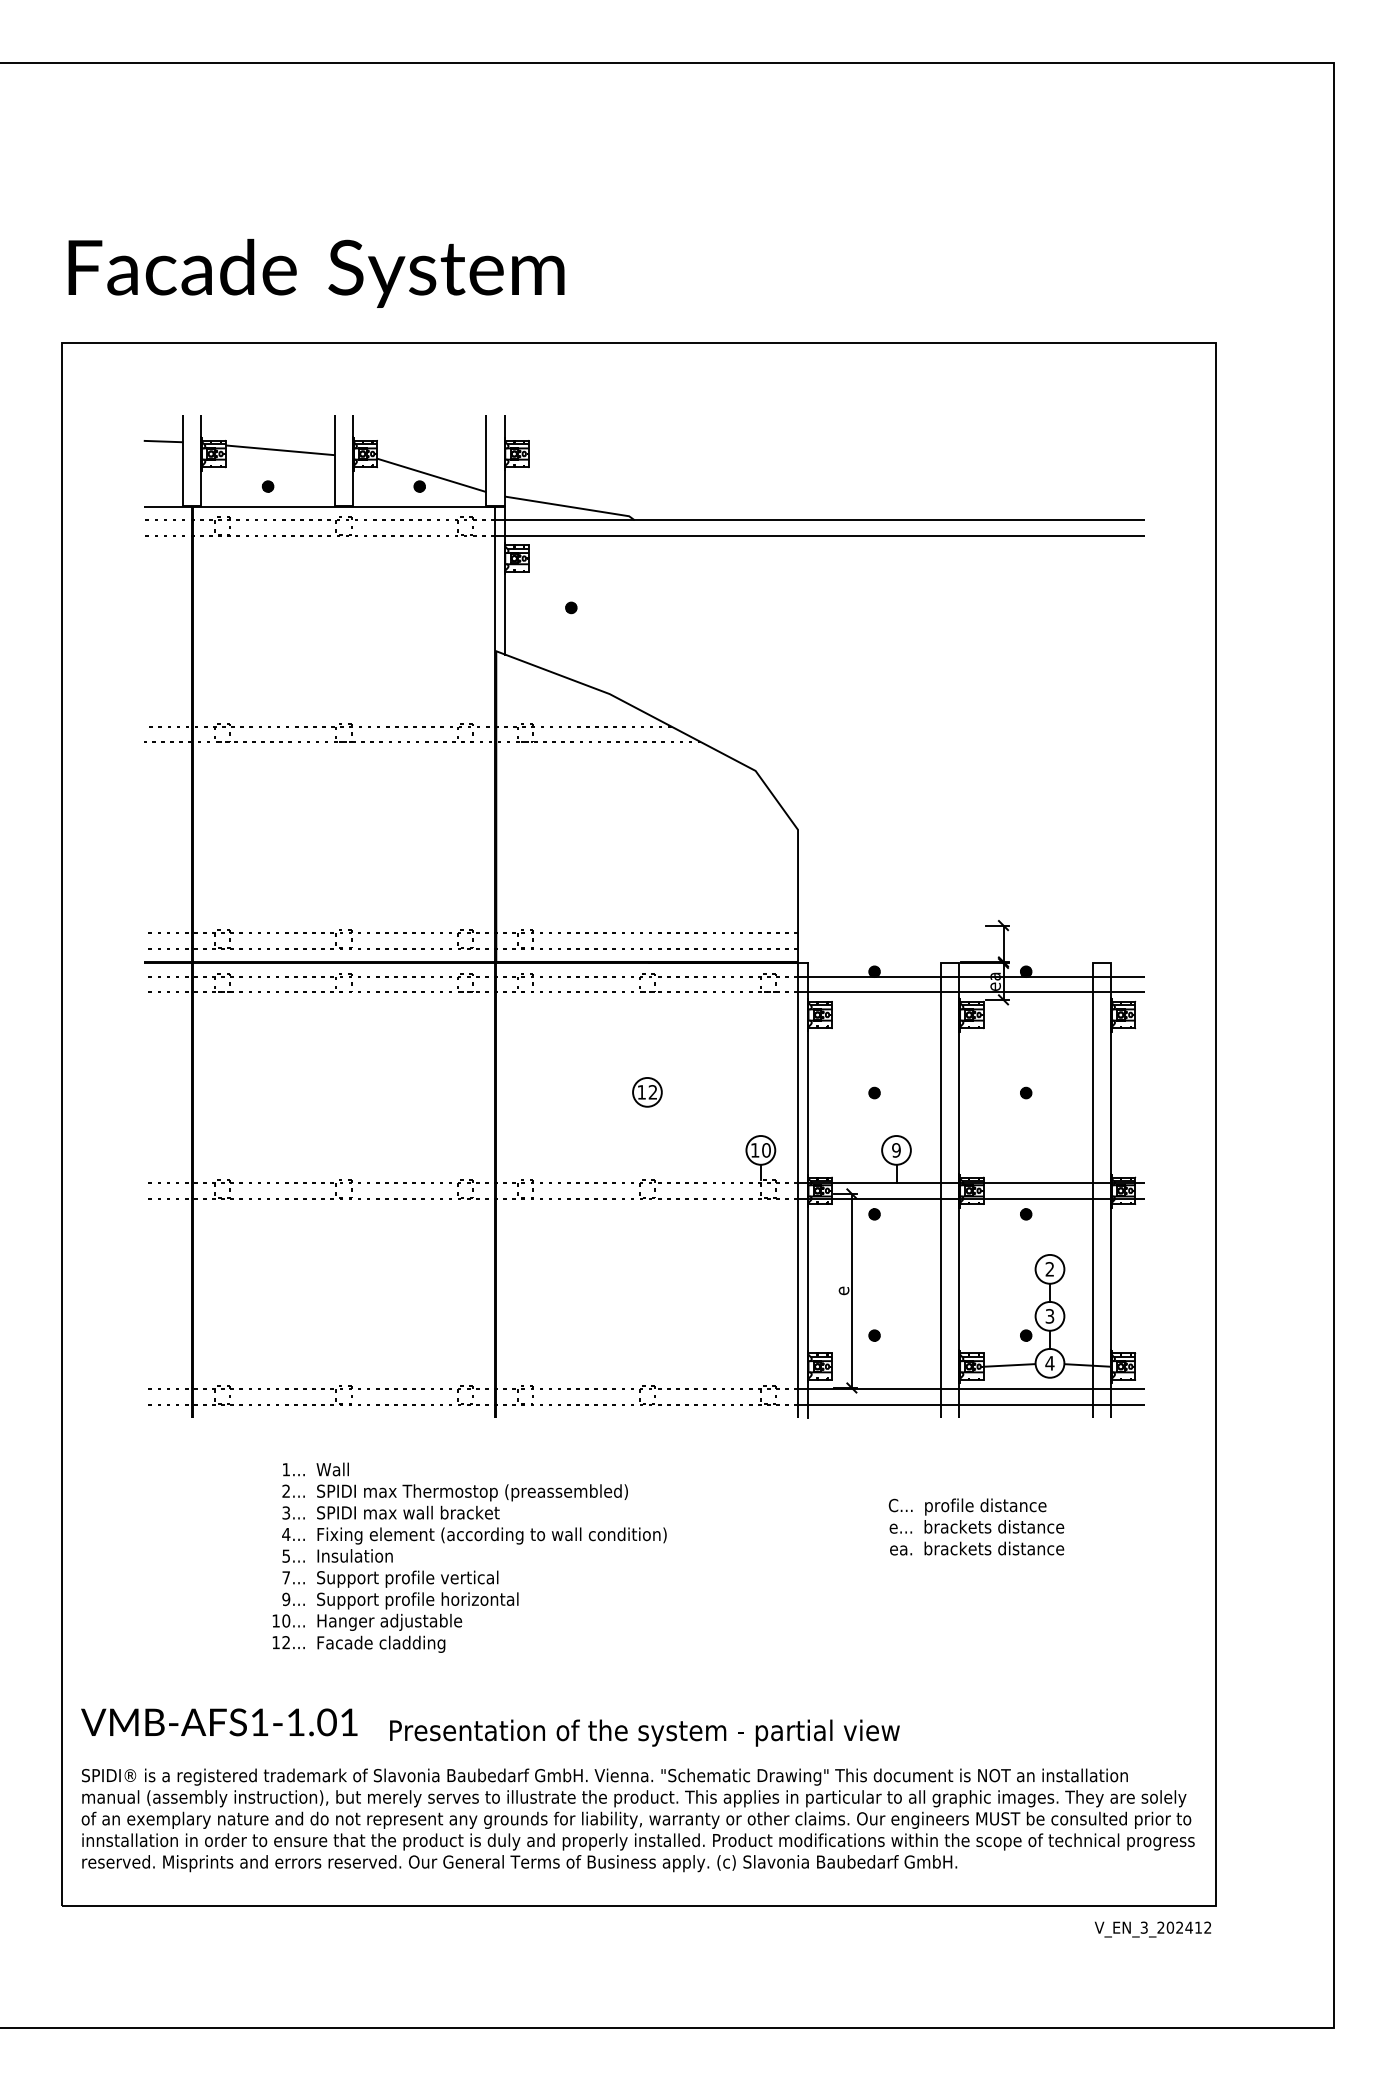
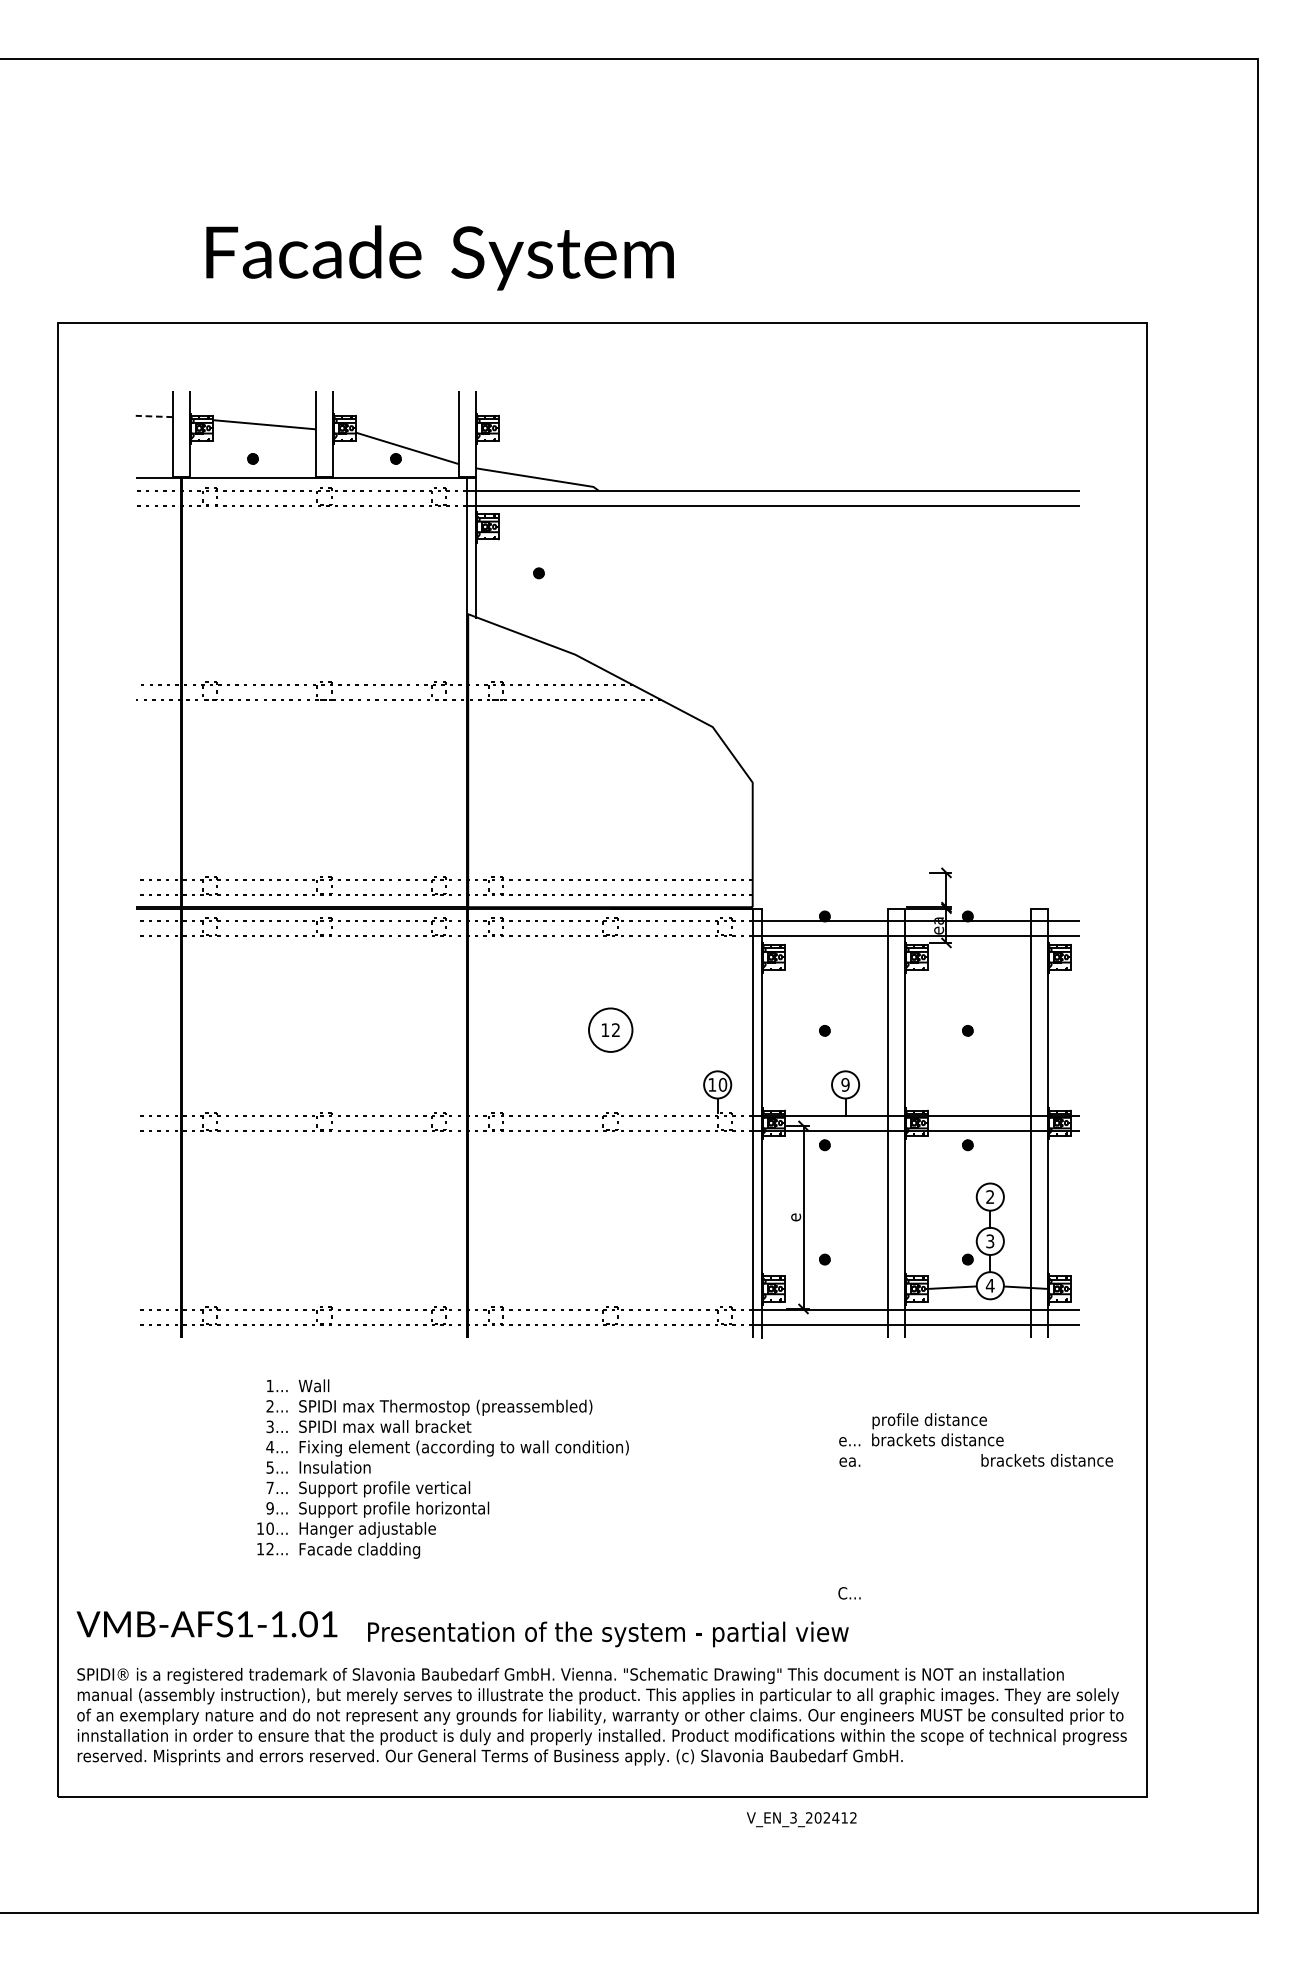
text: (316, 273) -> (440, 258), moved
line: (163, 441) -> (154, 416), solid -> dashed
circle: (647, 1091) -> (610, 1029), size x1.6
text: (900, 1505) -> (849, 1593), moved
text: (994, 1548) -> (1047, 1460), moved
text: (1152, 1929) -> (801, 1819), moved

